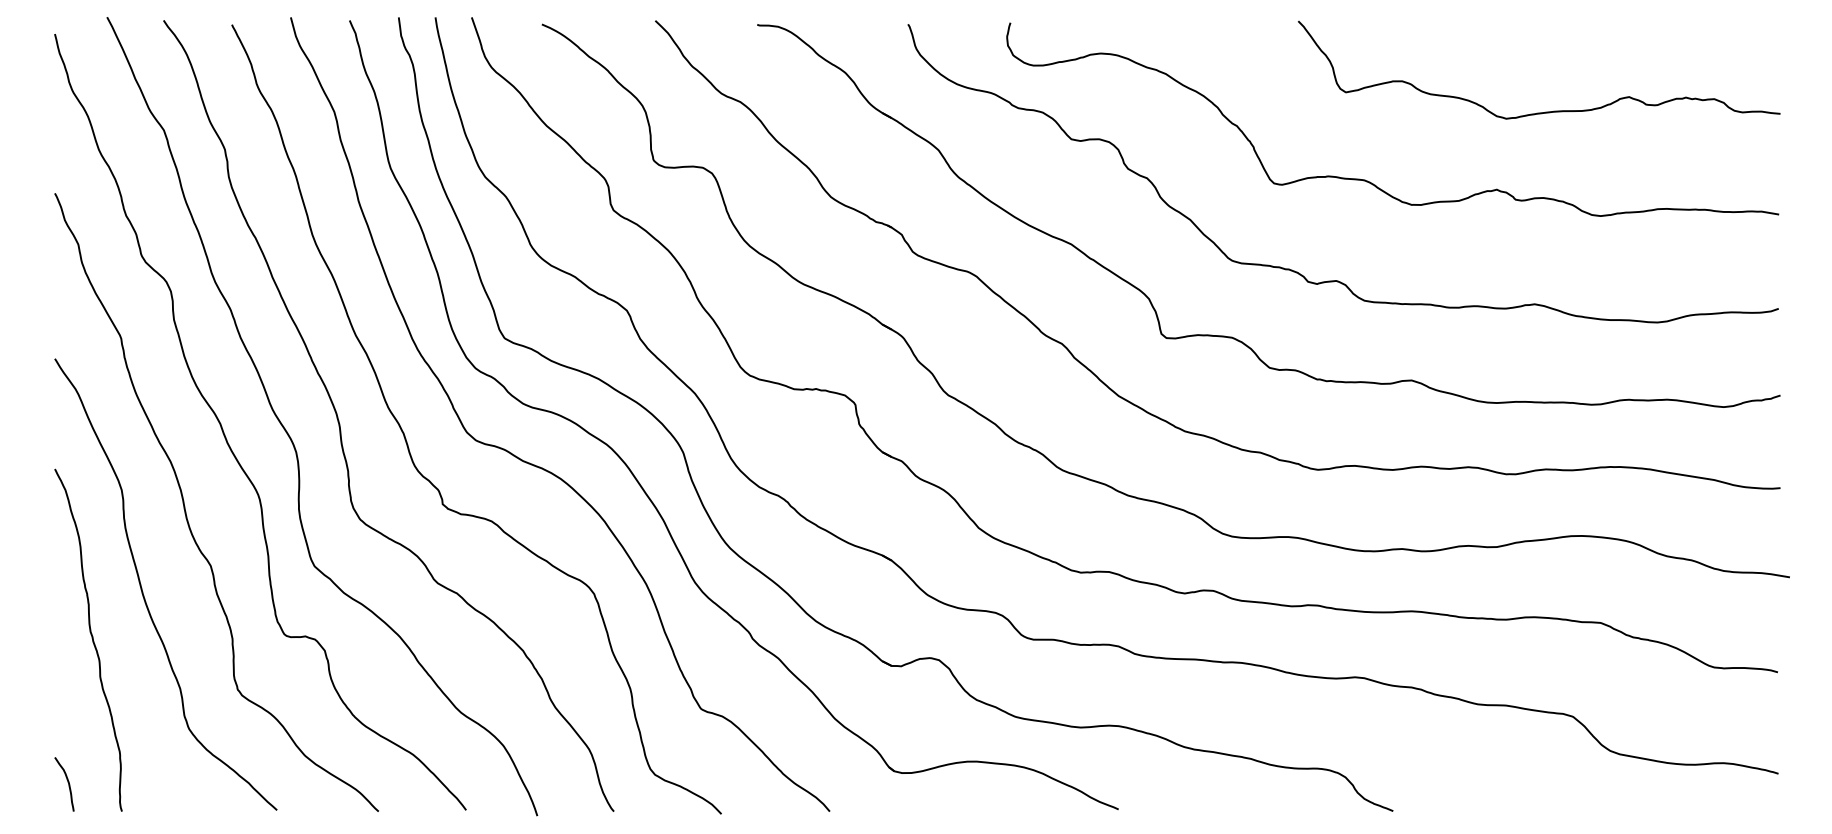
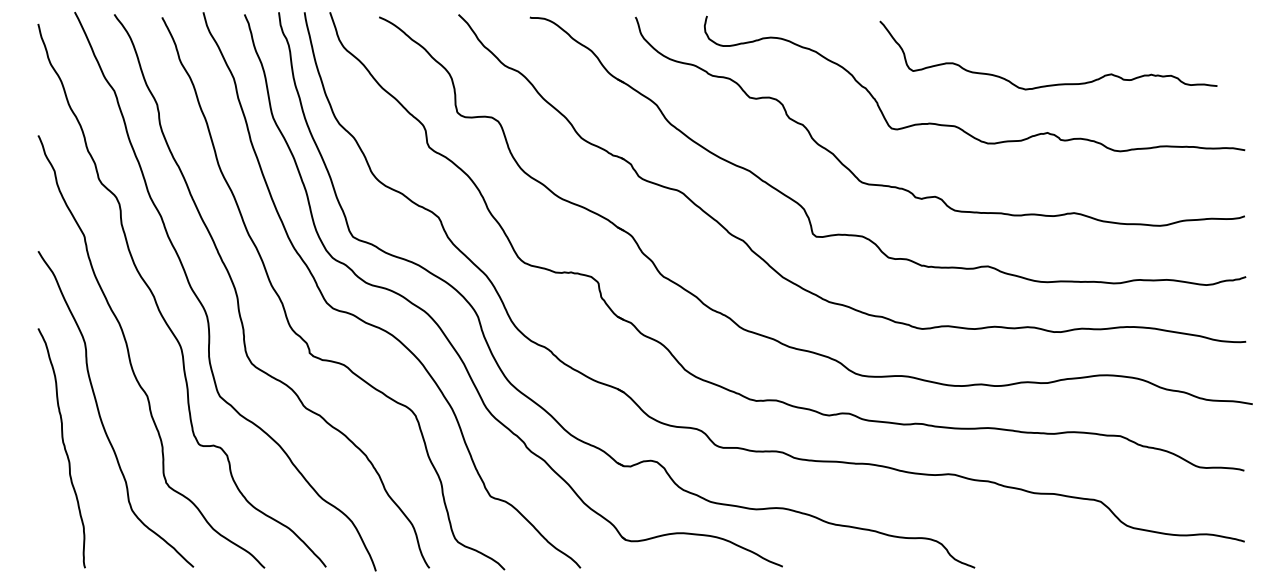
curve: (1545, 111) -> (1052, 84), moved
curve: (67, 782) -> (47, 547), removed

